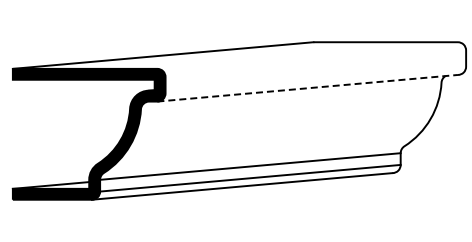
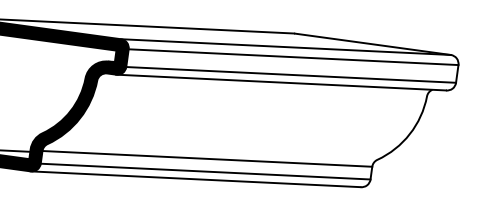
line: (307, 55) -> (285, 47), added
line: (315, 63) -> (293, 56), added
line: (315, 79) -> (290, 74), added
line: (307, 88) -> (280, 82), dashed -> solid

